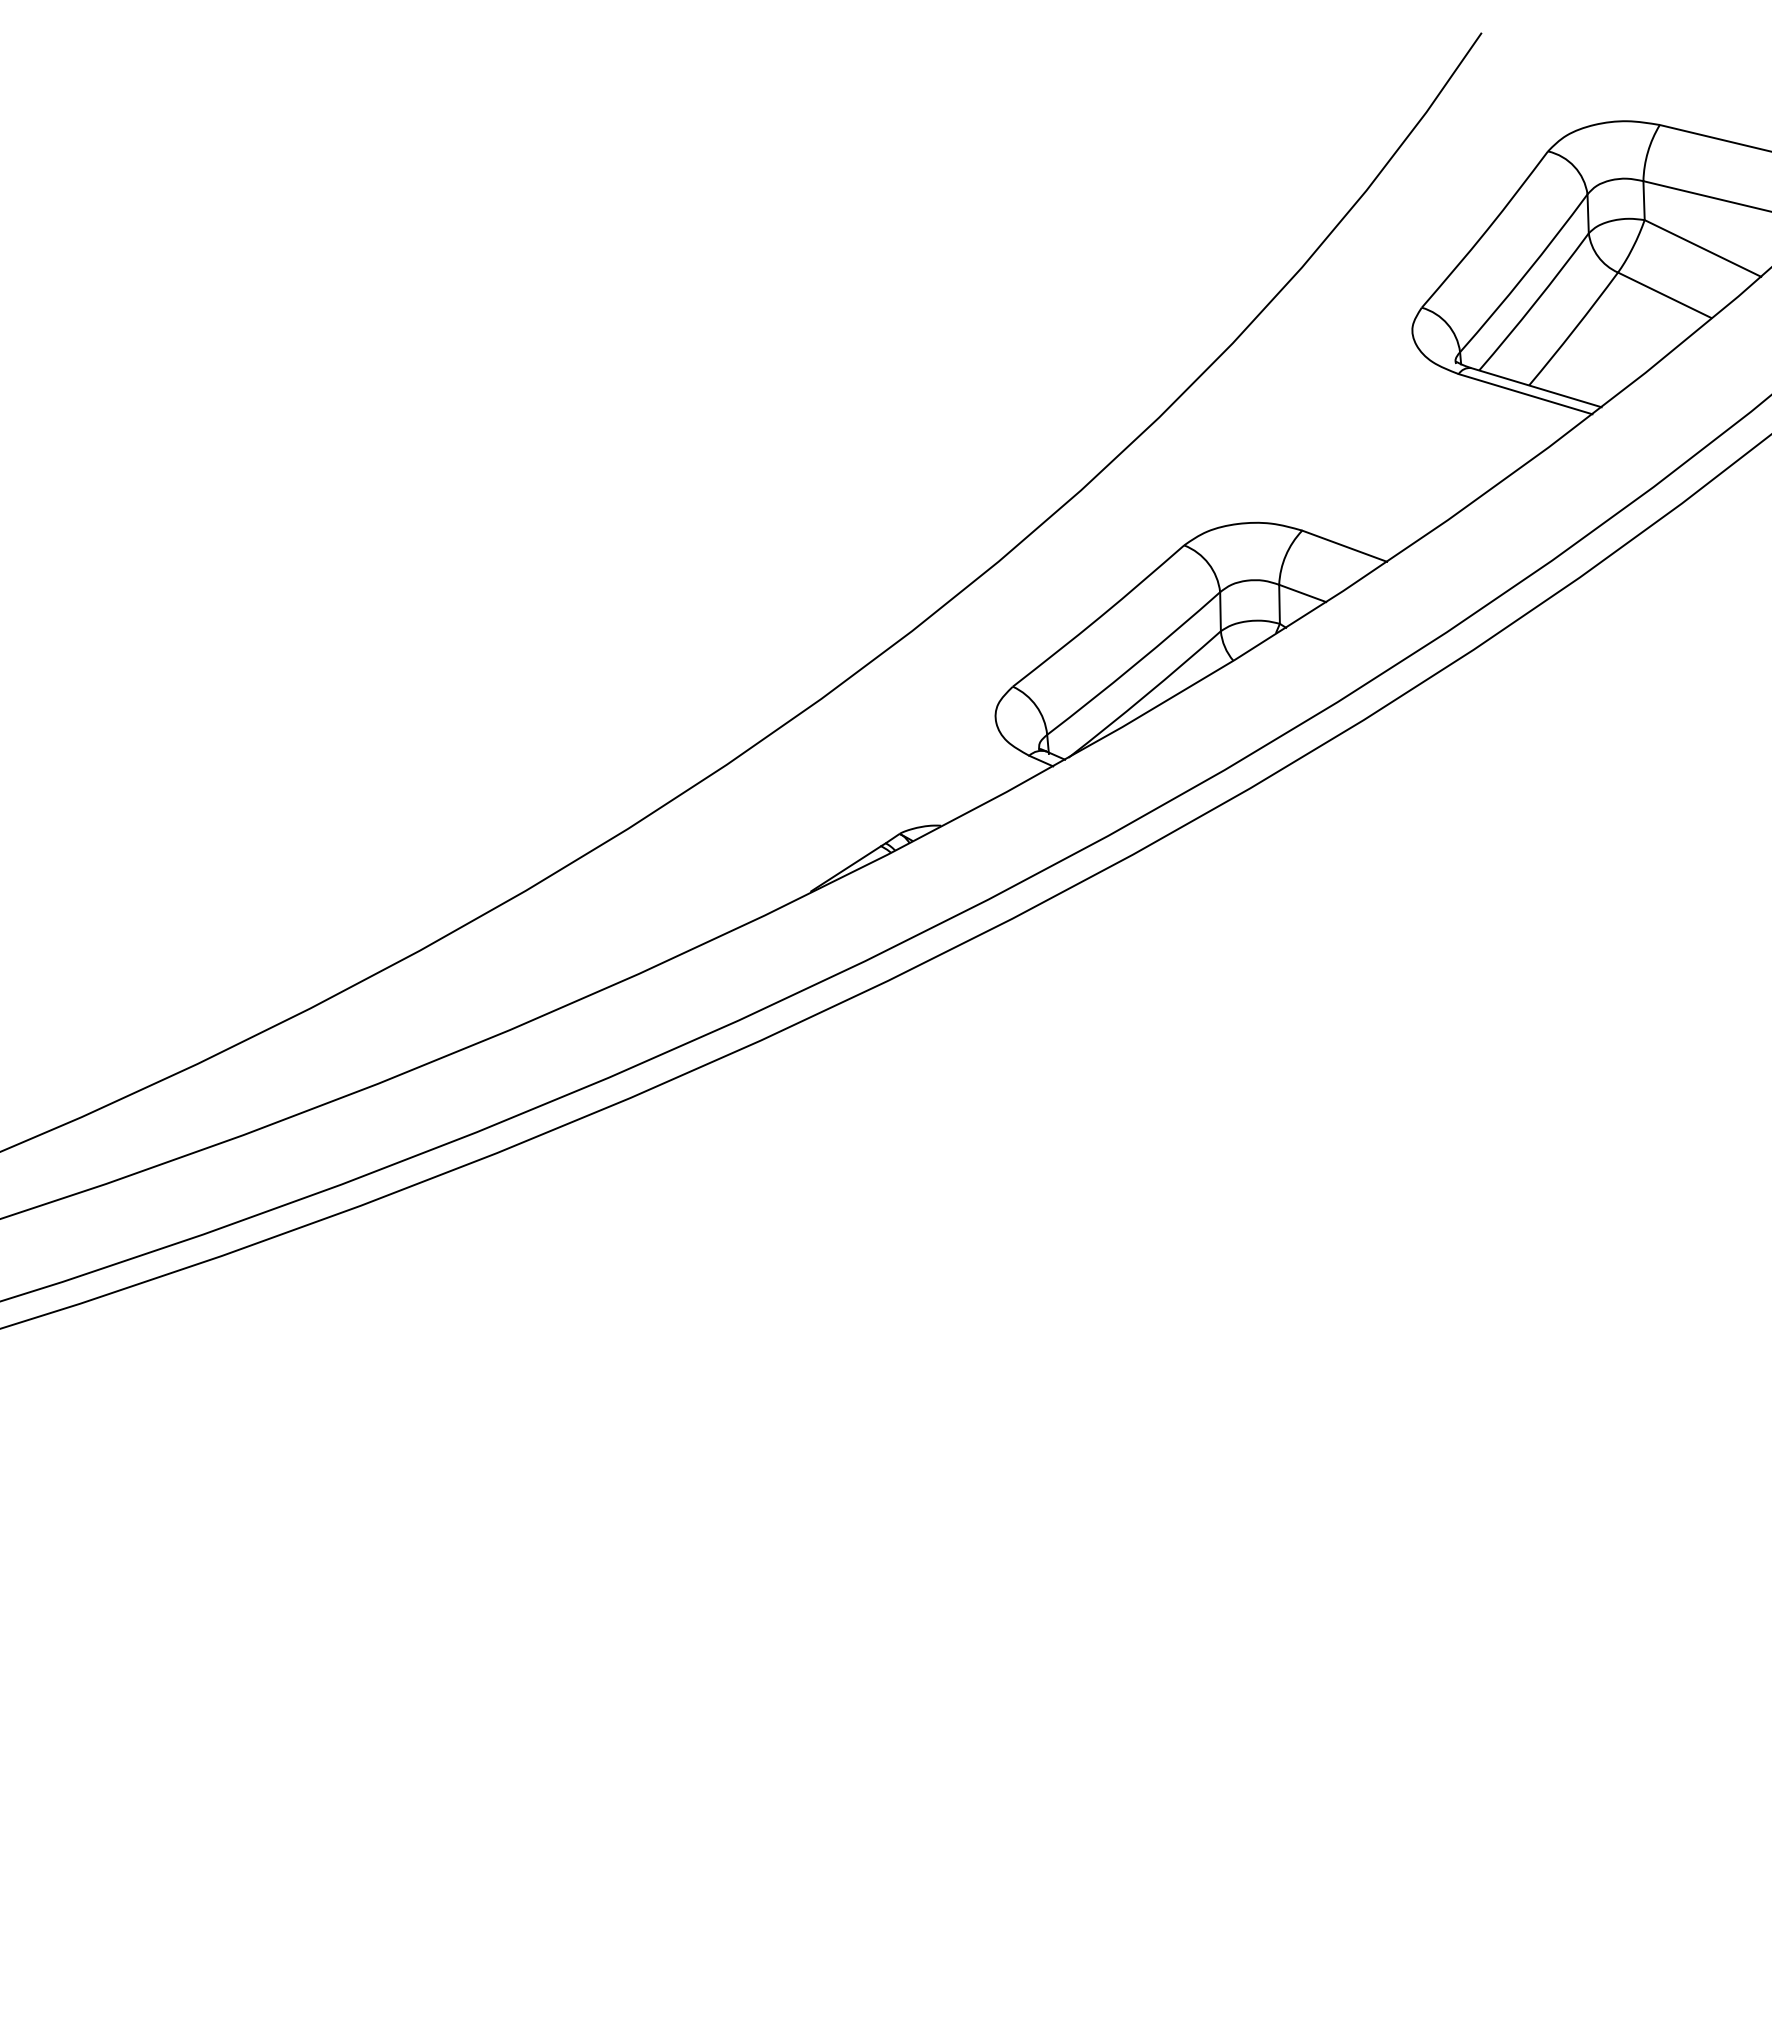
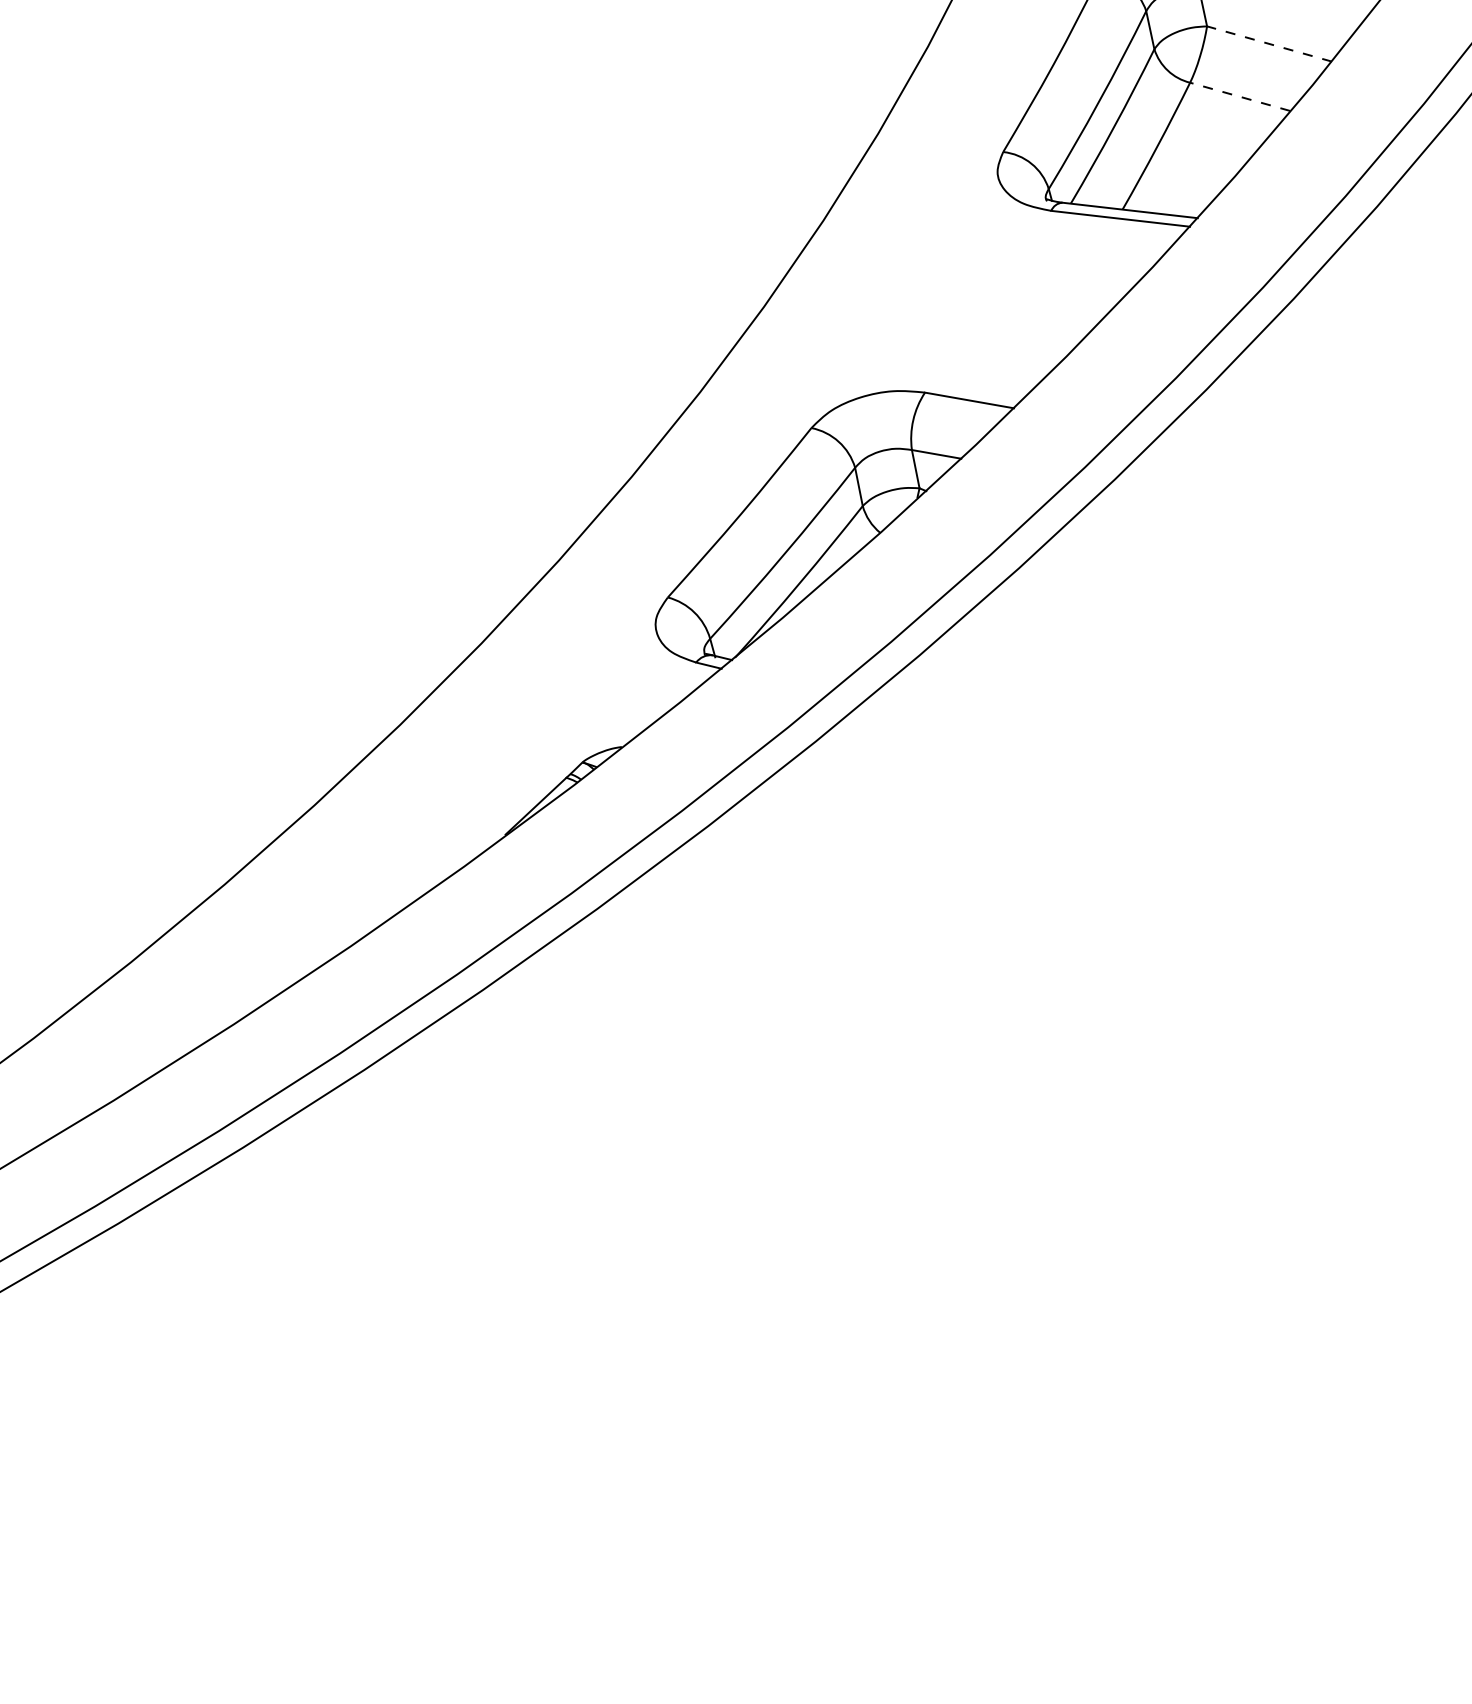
line: (1703, 248) -> (1269, 43), solid -> dashed
line: (1664, 295) -> (1239, 97), solid -> dashed

